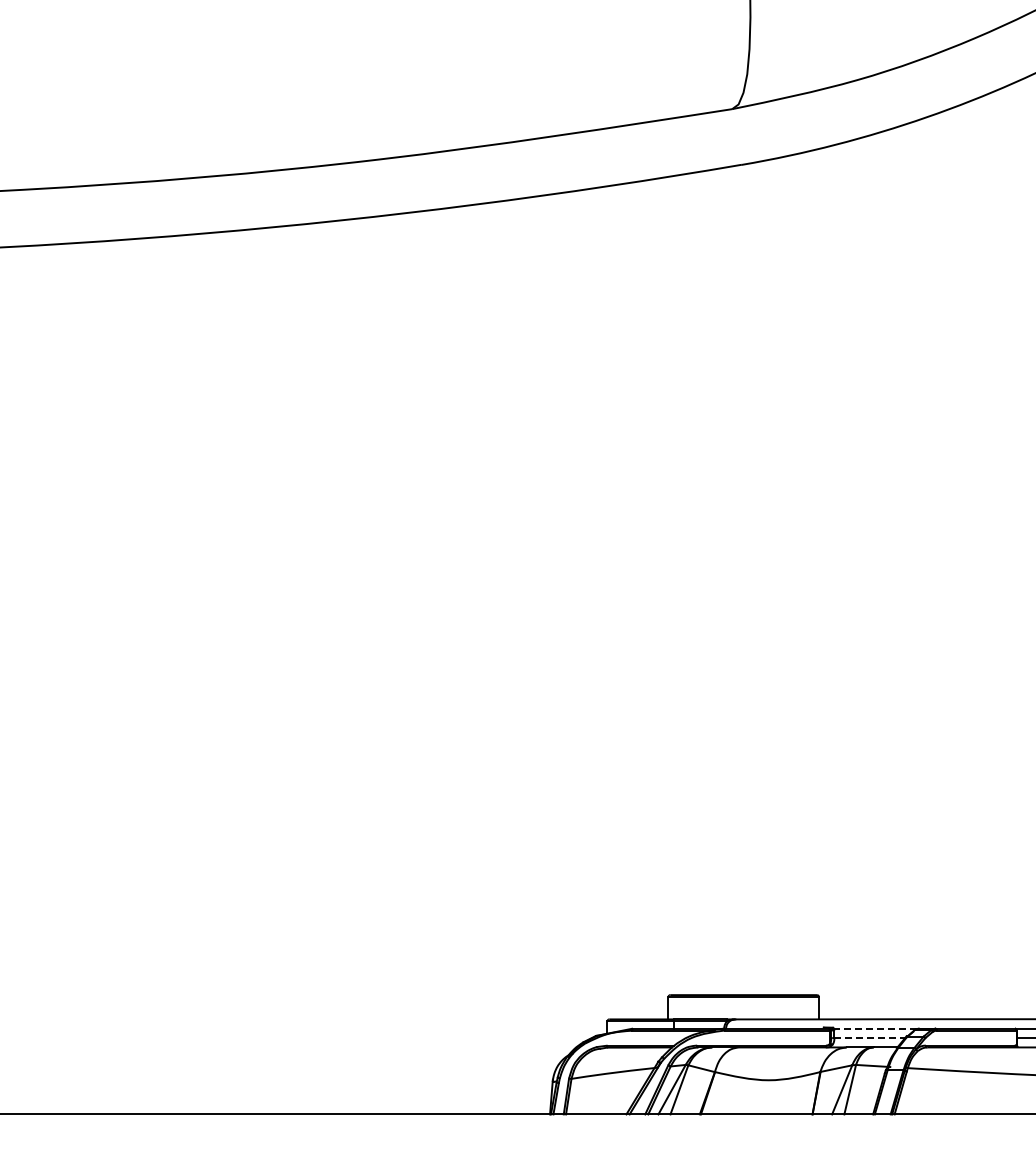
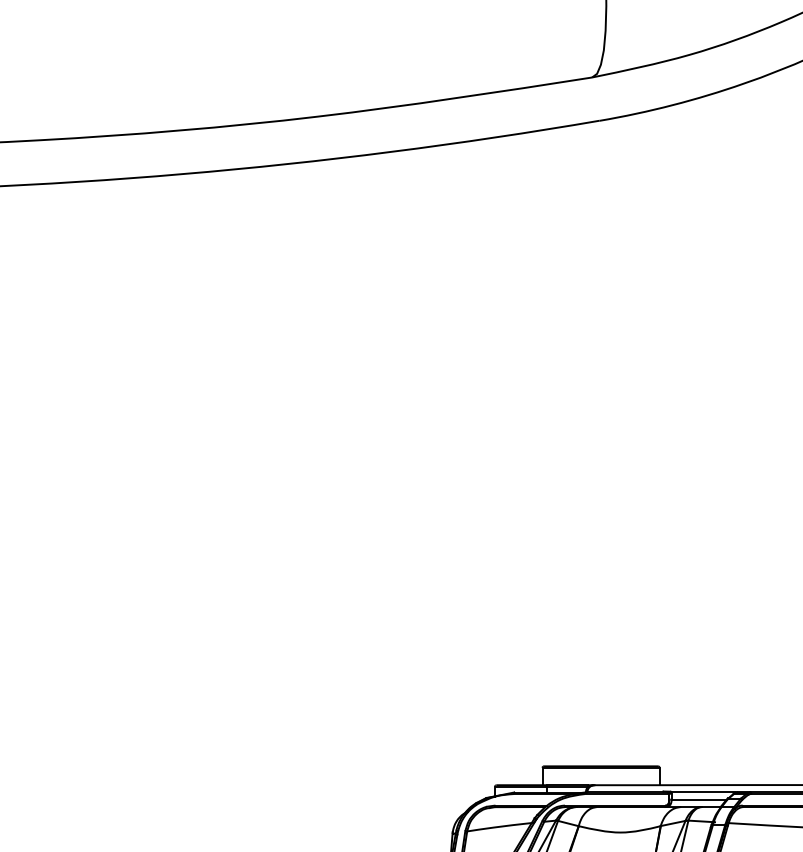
line: (874, 1028) -> (702, 792), dashed -> solid
line: (870, 1038) -> (699, 800), dashed -> solid

